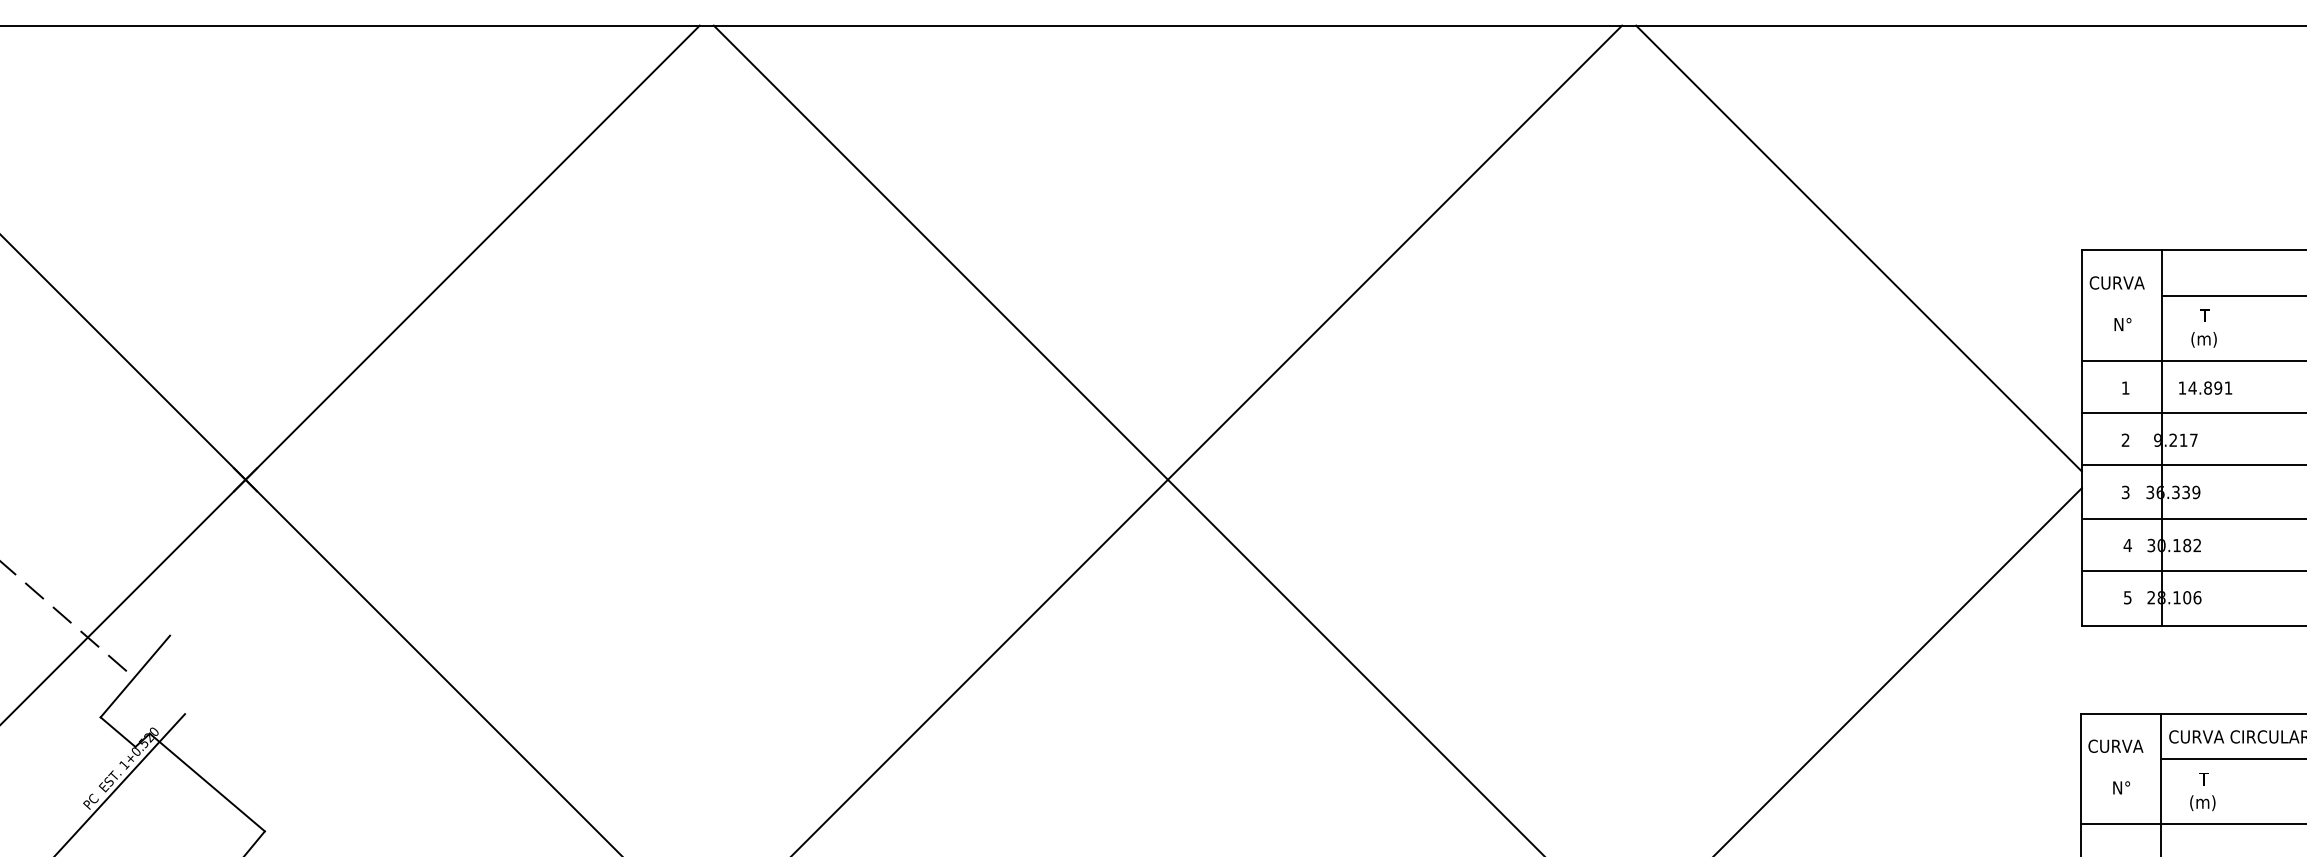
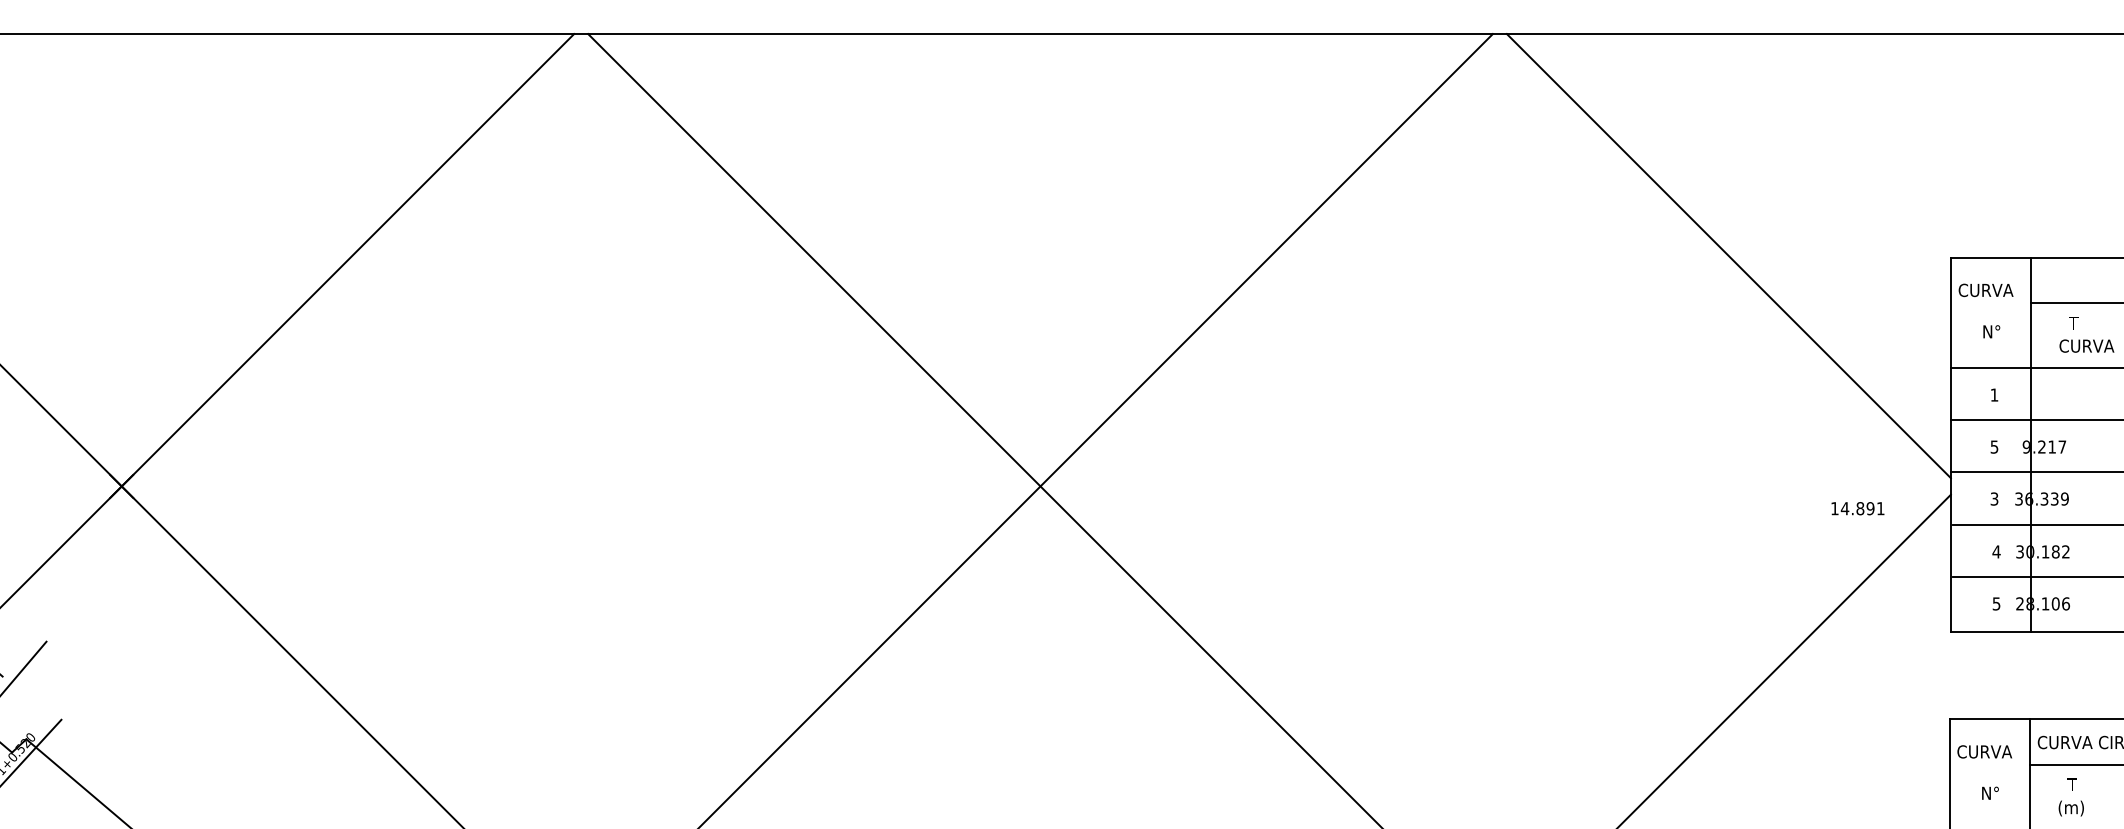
text: (2218, 339) -> (2086, 346), (m) -> CURVA
text: (2205, 387) -> (1857, 508), moved
text: (2125, 439) -> (1994, 446), 2 -> 5

